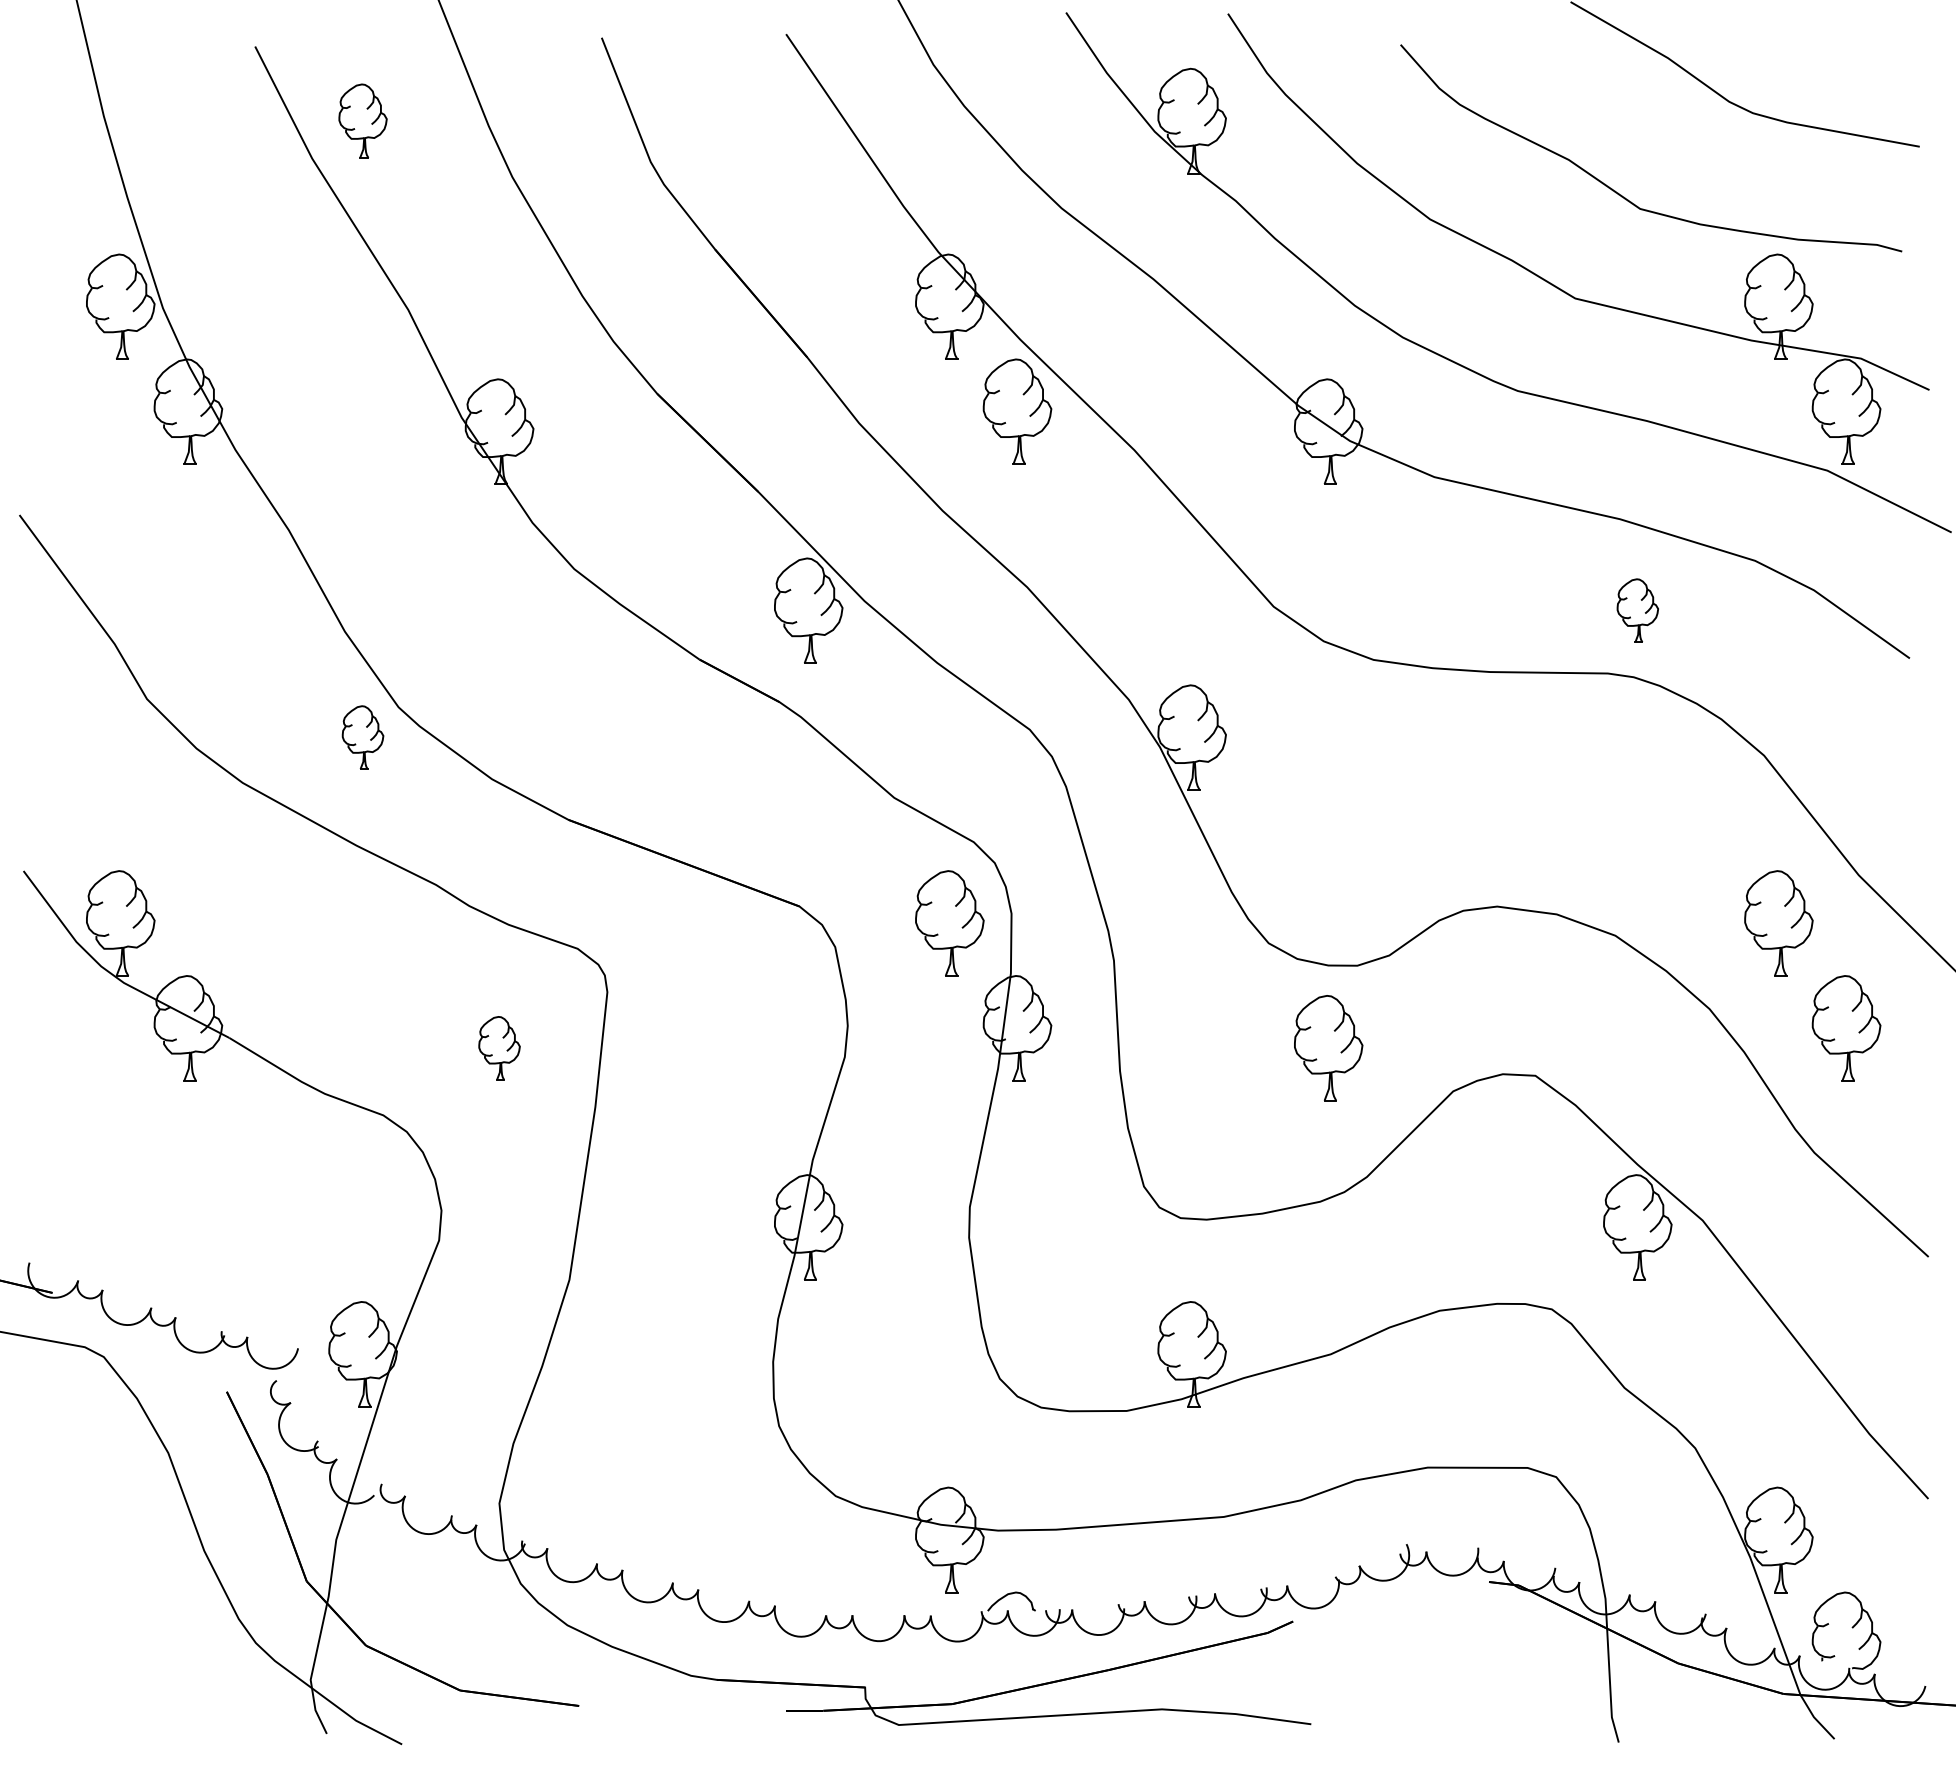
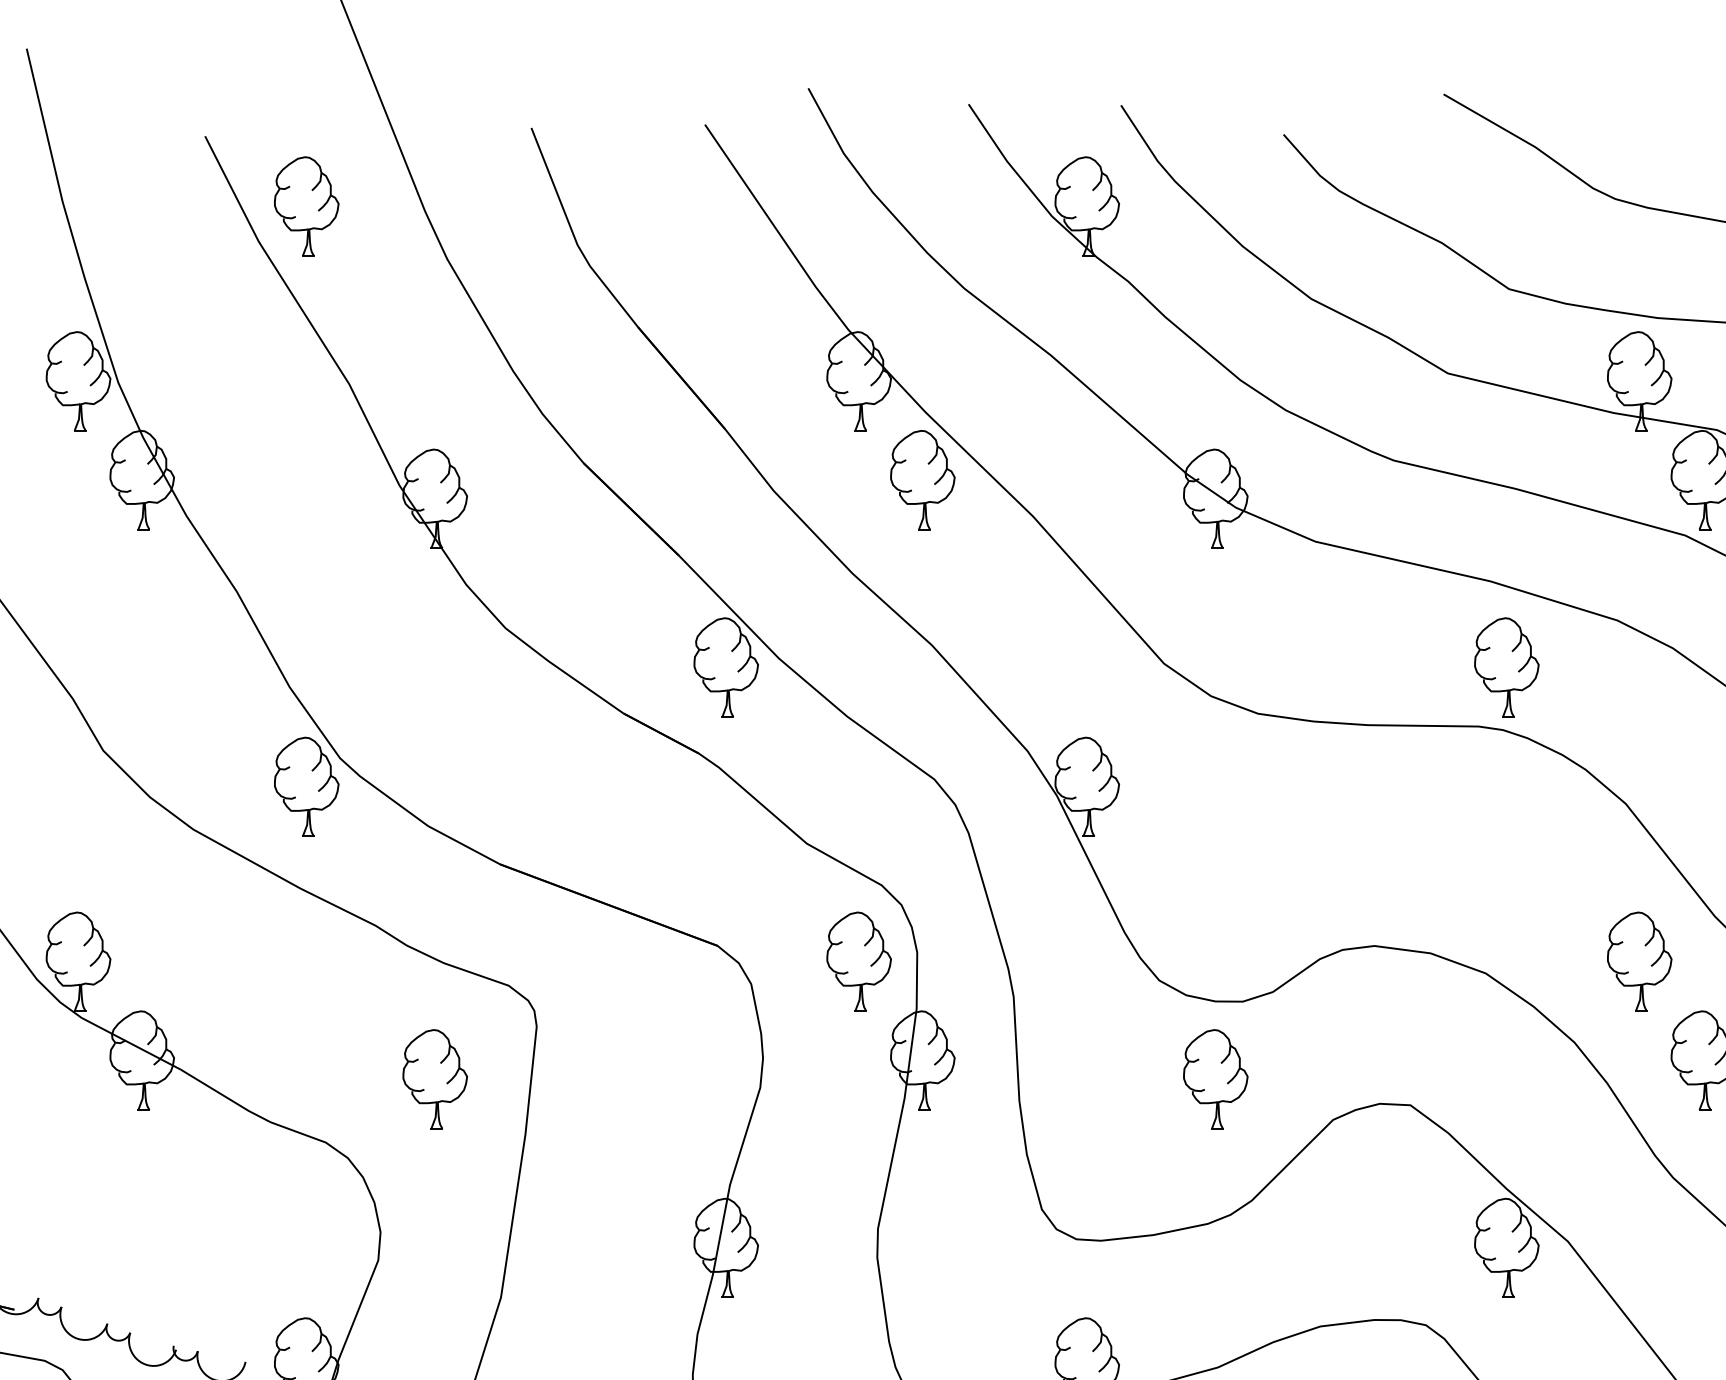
part: (362, 120) -> (306, 205), size x1.43
part: (1637, 610) -> (1506, 667), size x1.67
part: (362, 737) -> (306, 786), size x1.67
part: (499, 1048) -> (435, 1079), size x1.67

